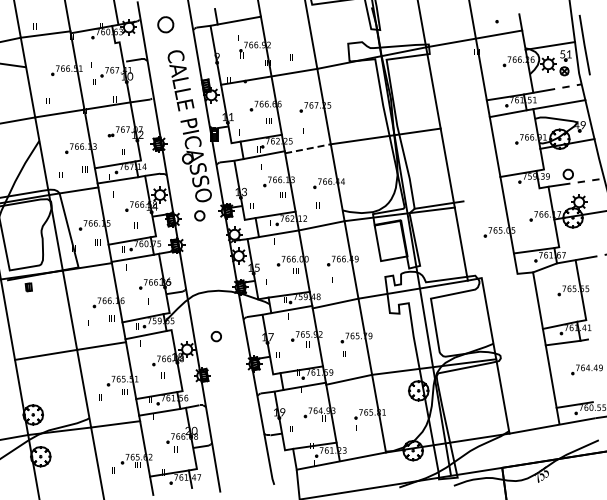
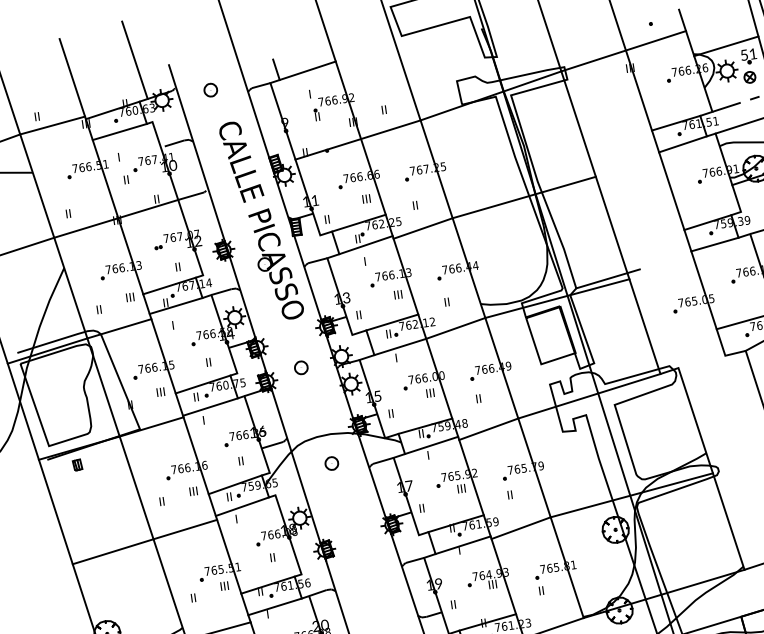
part: (165, 24) -> (210, 89), size x0.62
line: (94, 46) -> (119, 132), added
line: (308, 148) -> (423, 228), dashed -> solid
line: (521, 190) -> (714, 244), added
part: (199, 215) -> (300, 367), moved
part: (215, 336) -> (330, 463), moved

